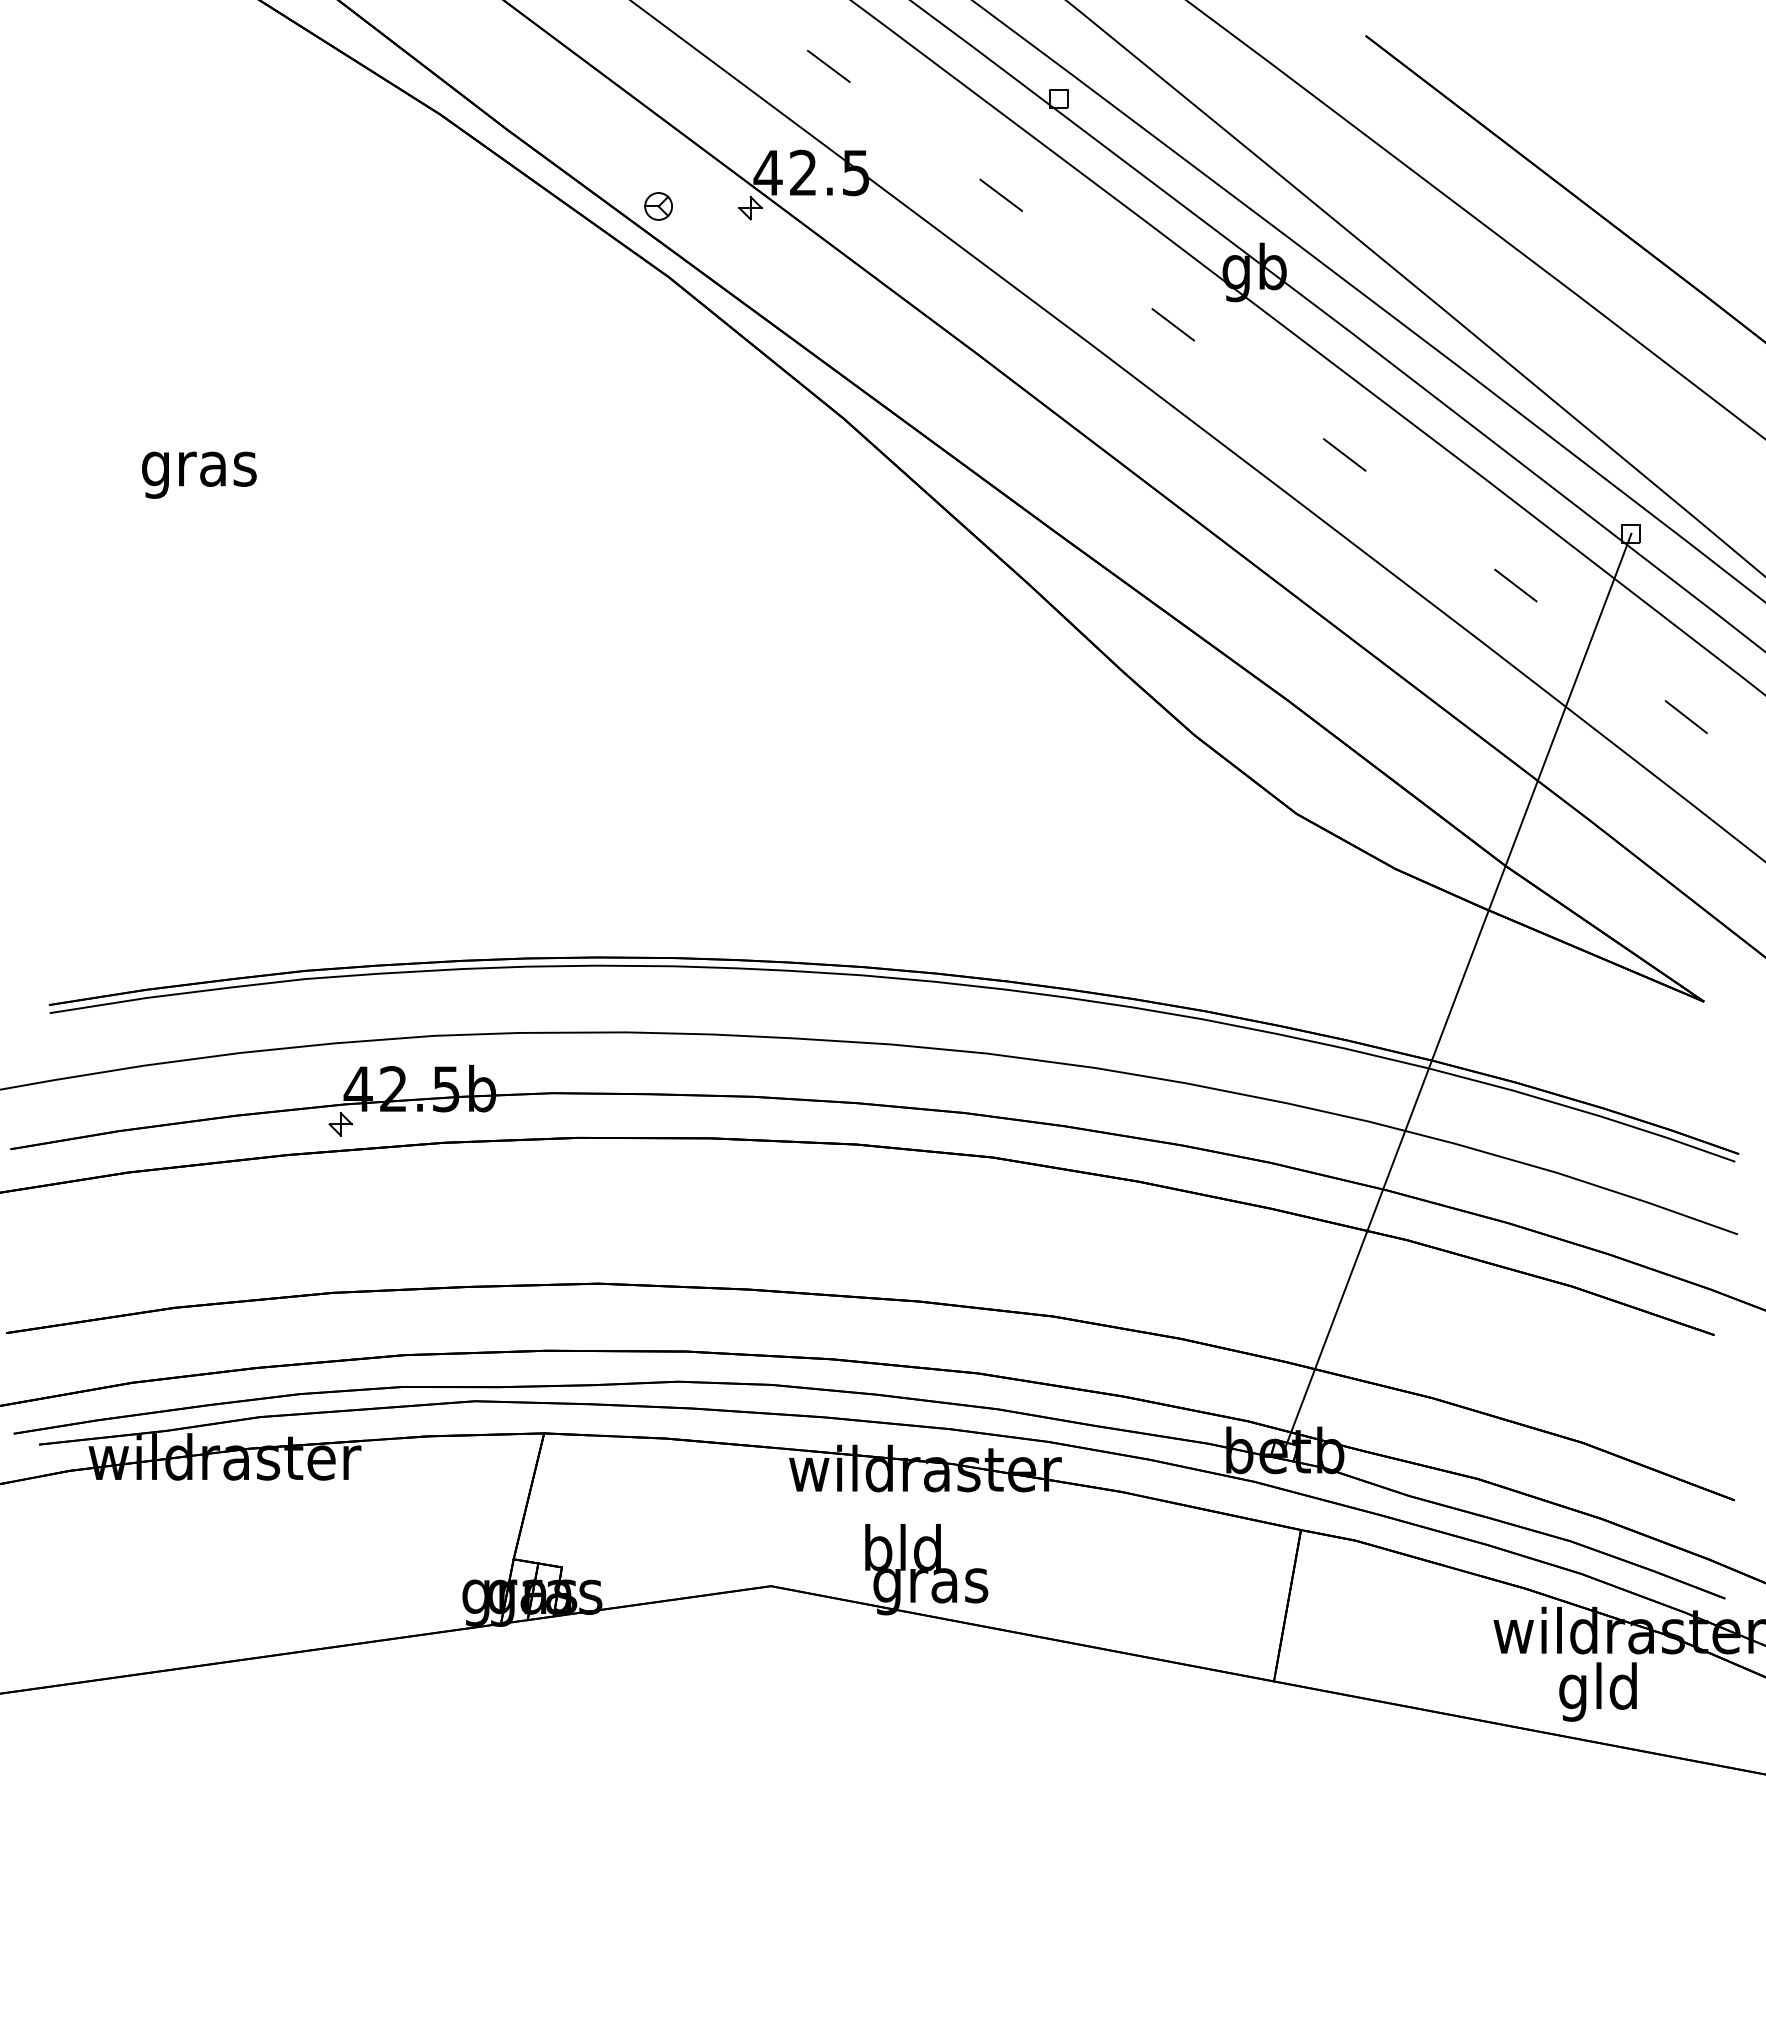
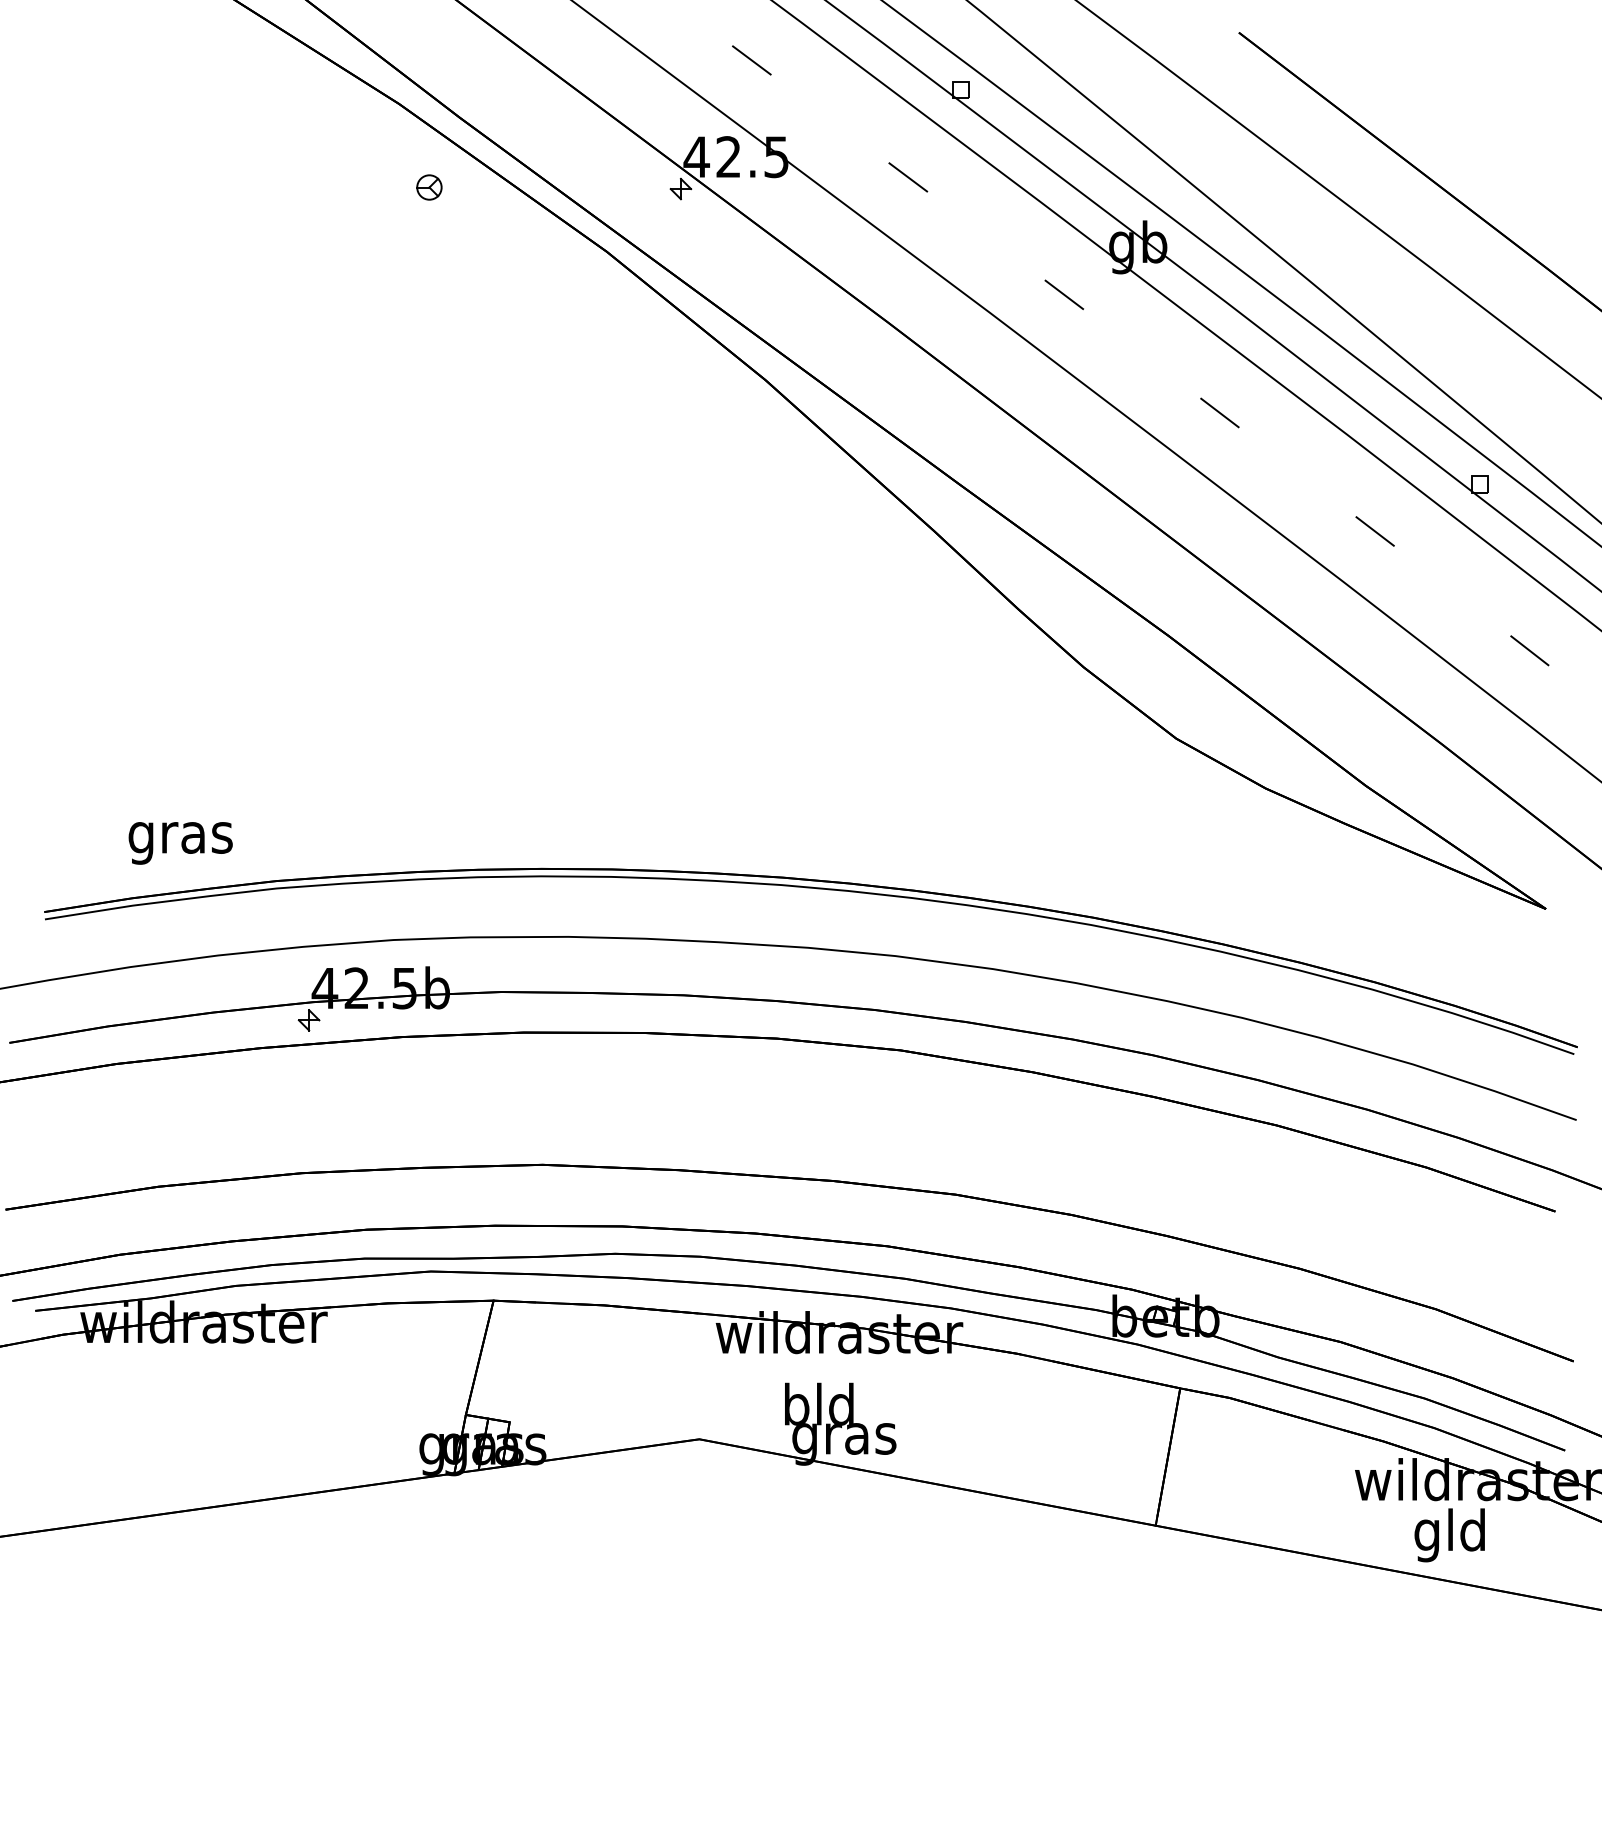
part: (658, 206) -> (429, 187), moved
text: (199, 475) -> (180, 843), moved
line: (1456, 992) -> (1321, 900), removed

